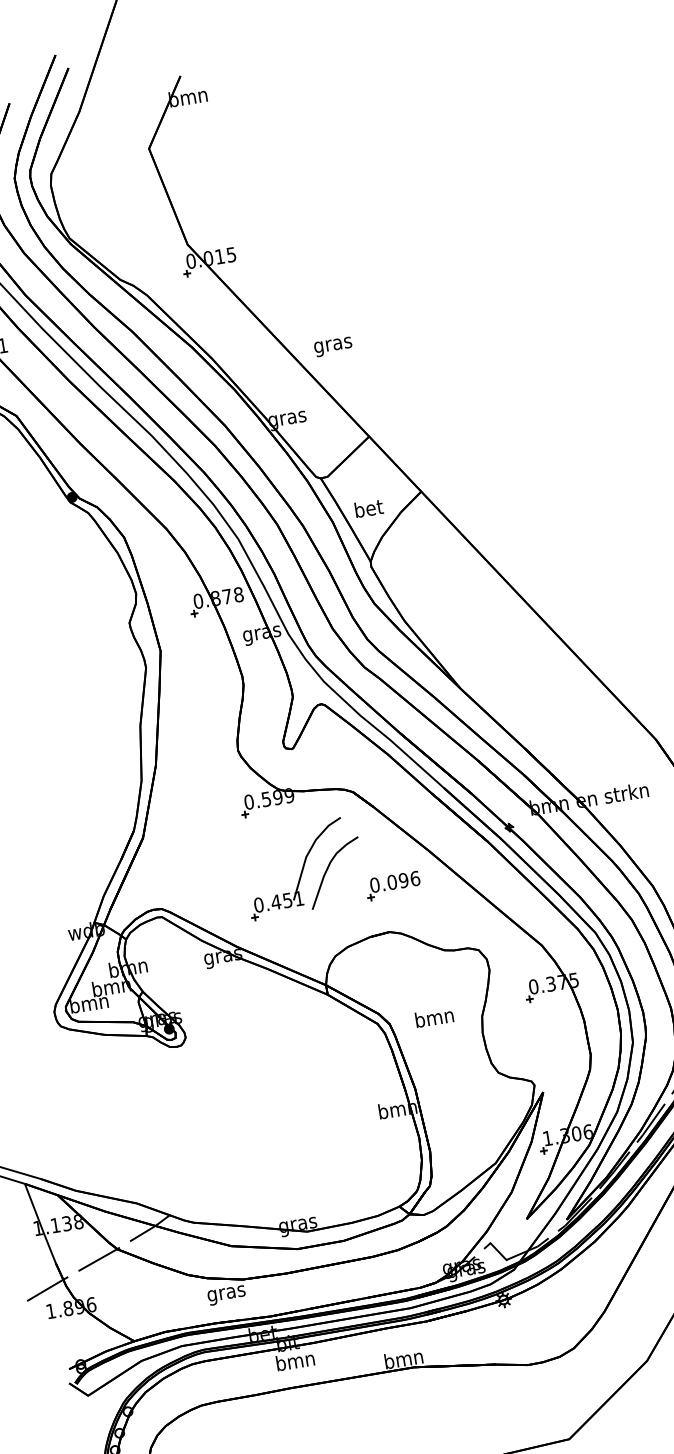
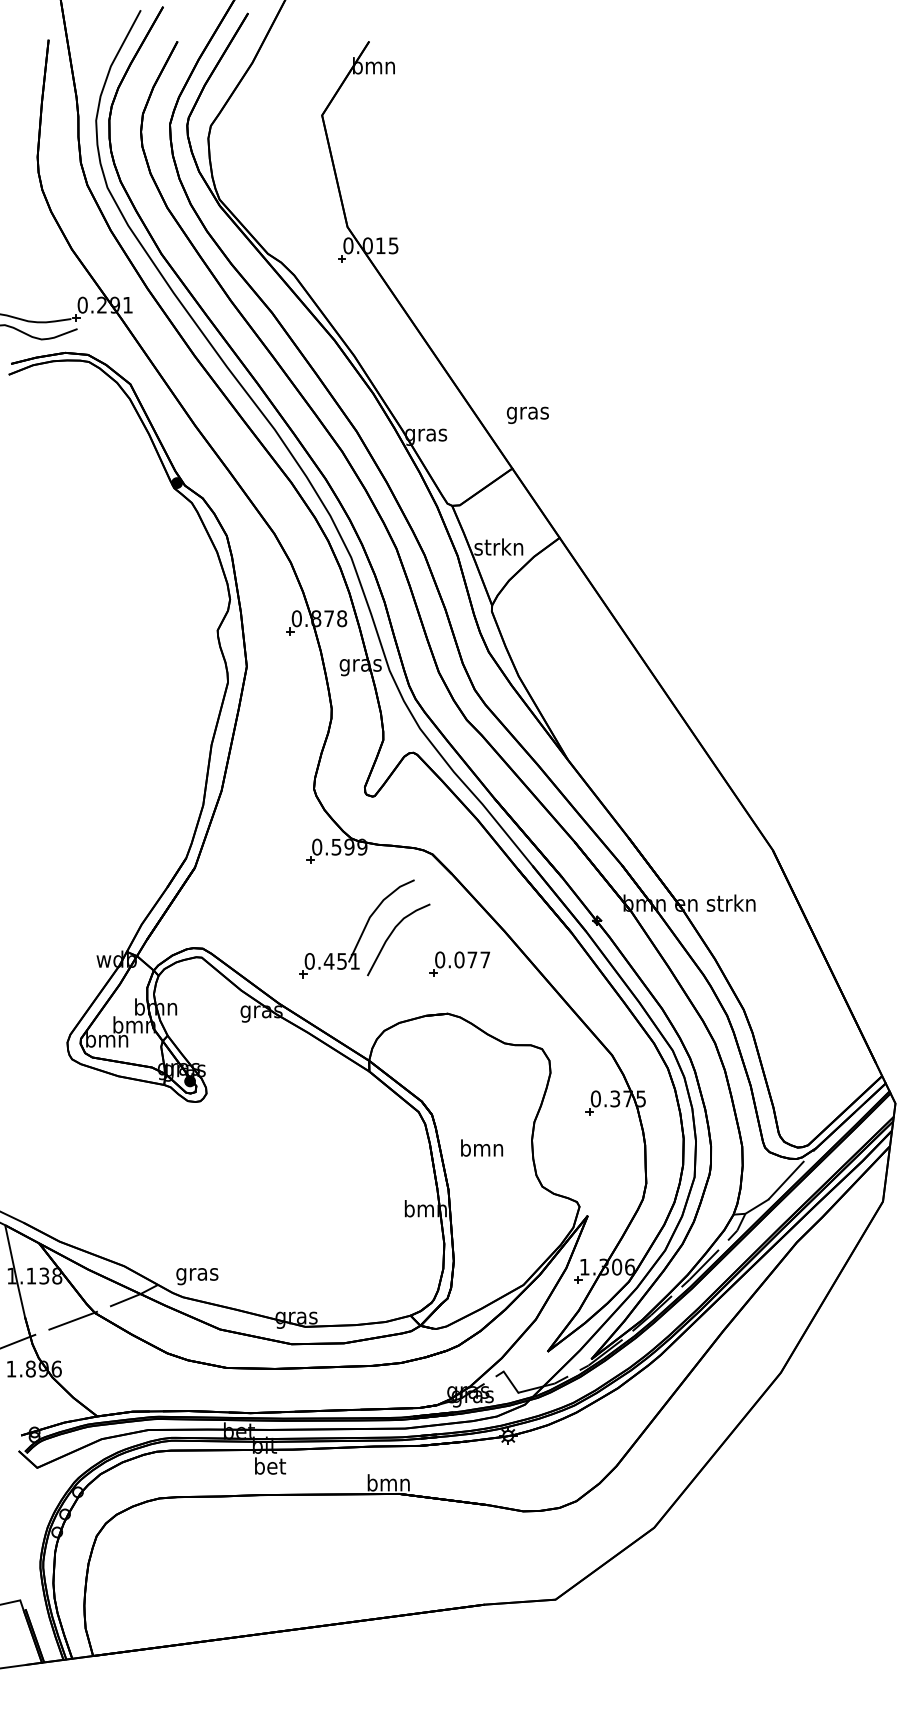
text: (332, 346) -> (527, 414), moved
text: (367, 508) -> (498, 546), bet -> strkn
text: (409, 879) -> (478, 959), 0.096 -> 0.077
text: (434, 1016) -> (482, 1147), moved
text: (226, 1295) -> (197, 1276), moved
text: (294, 1360) -> (269, 1465), bmn -> bet

